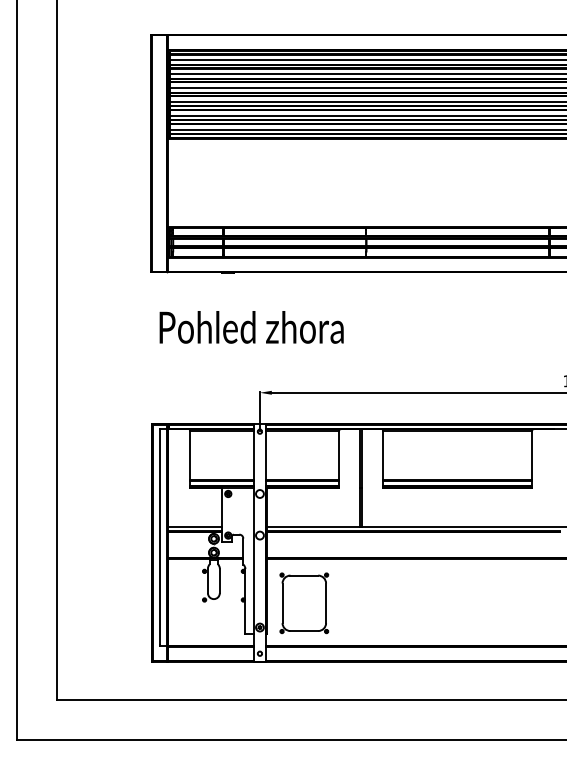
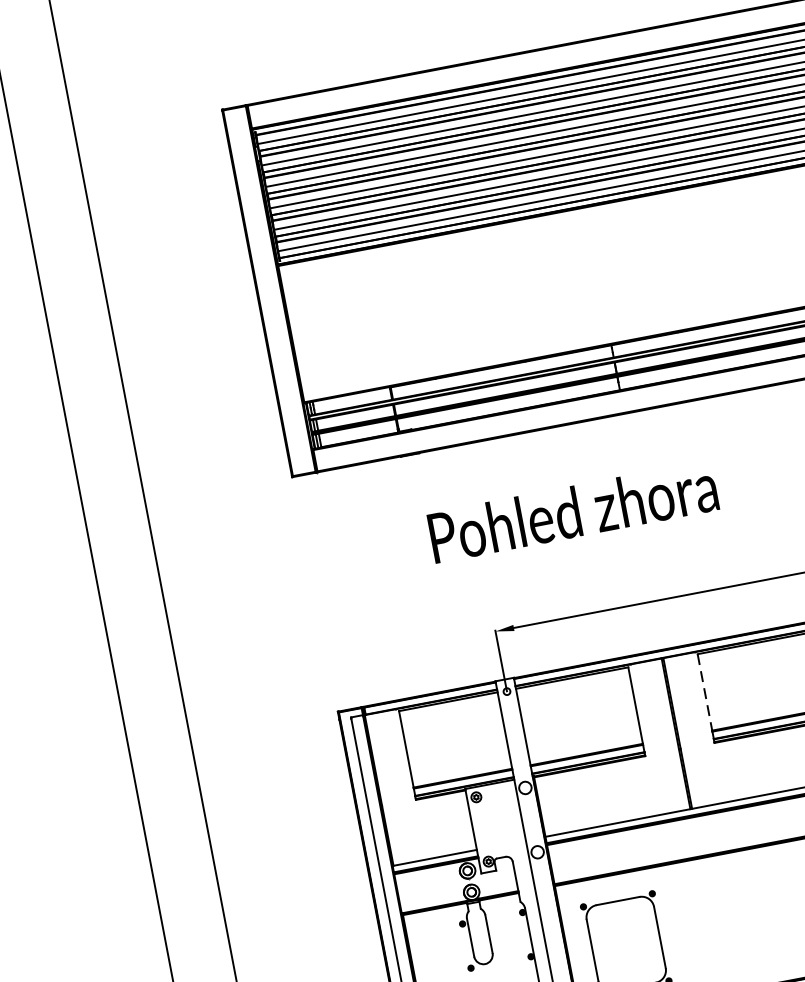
text: (251, 327) -> (572, 512), moved
line: (383, 455) -> (705, 692), solid -> dashed

